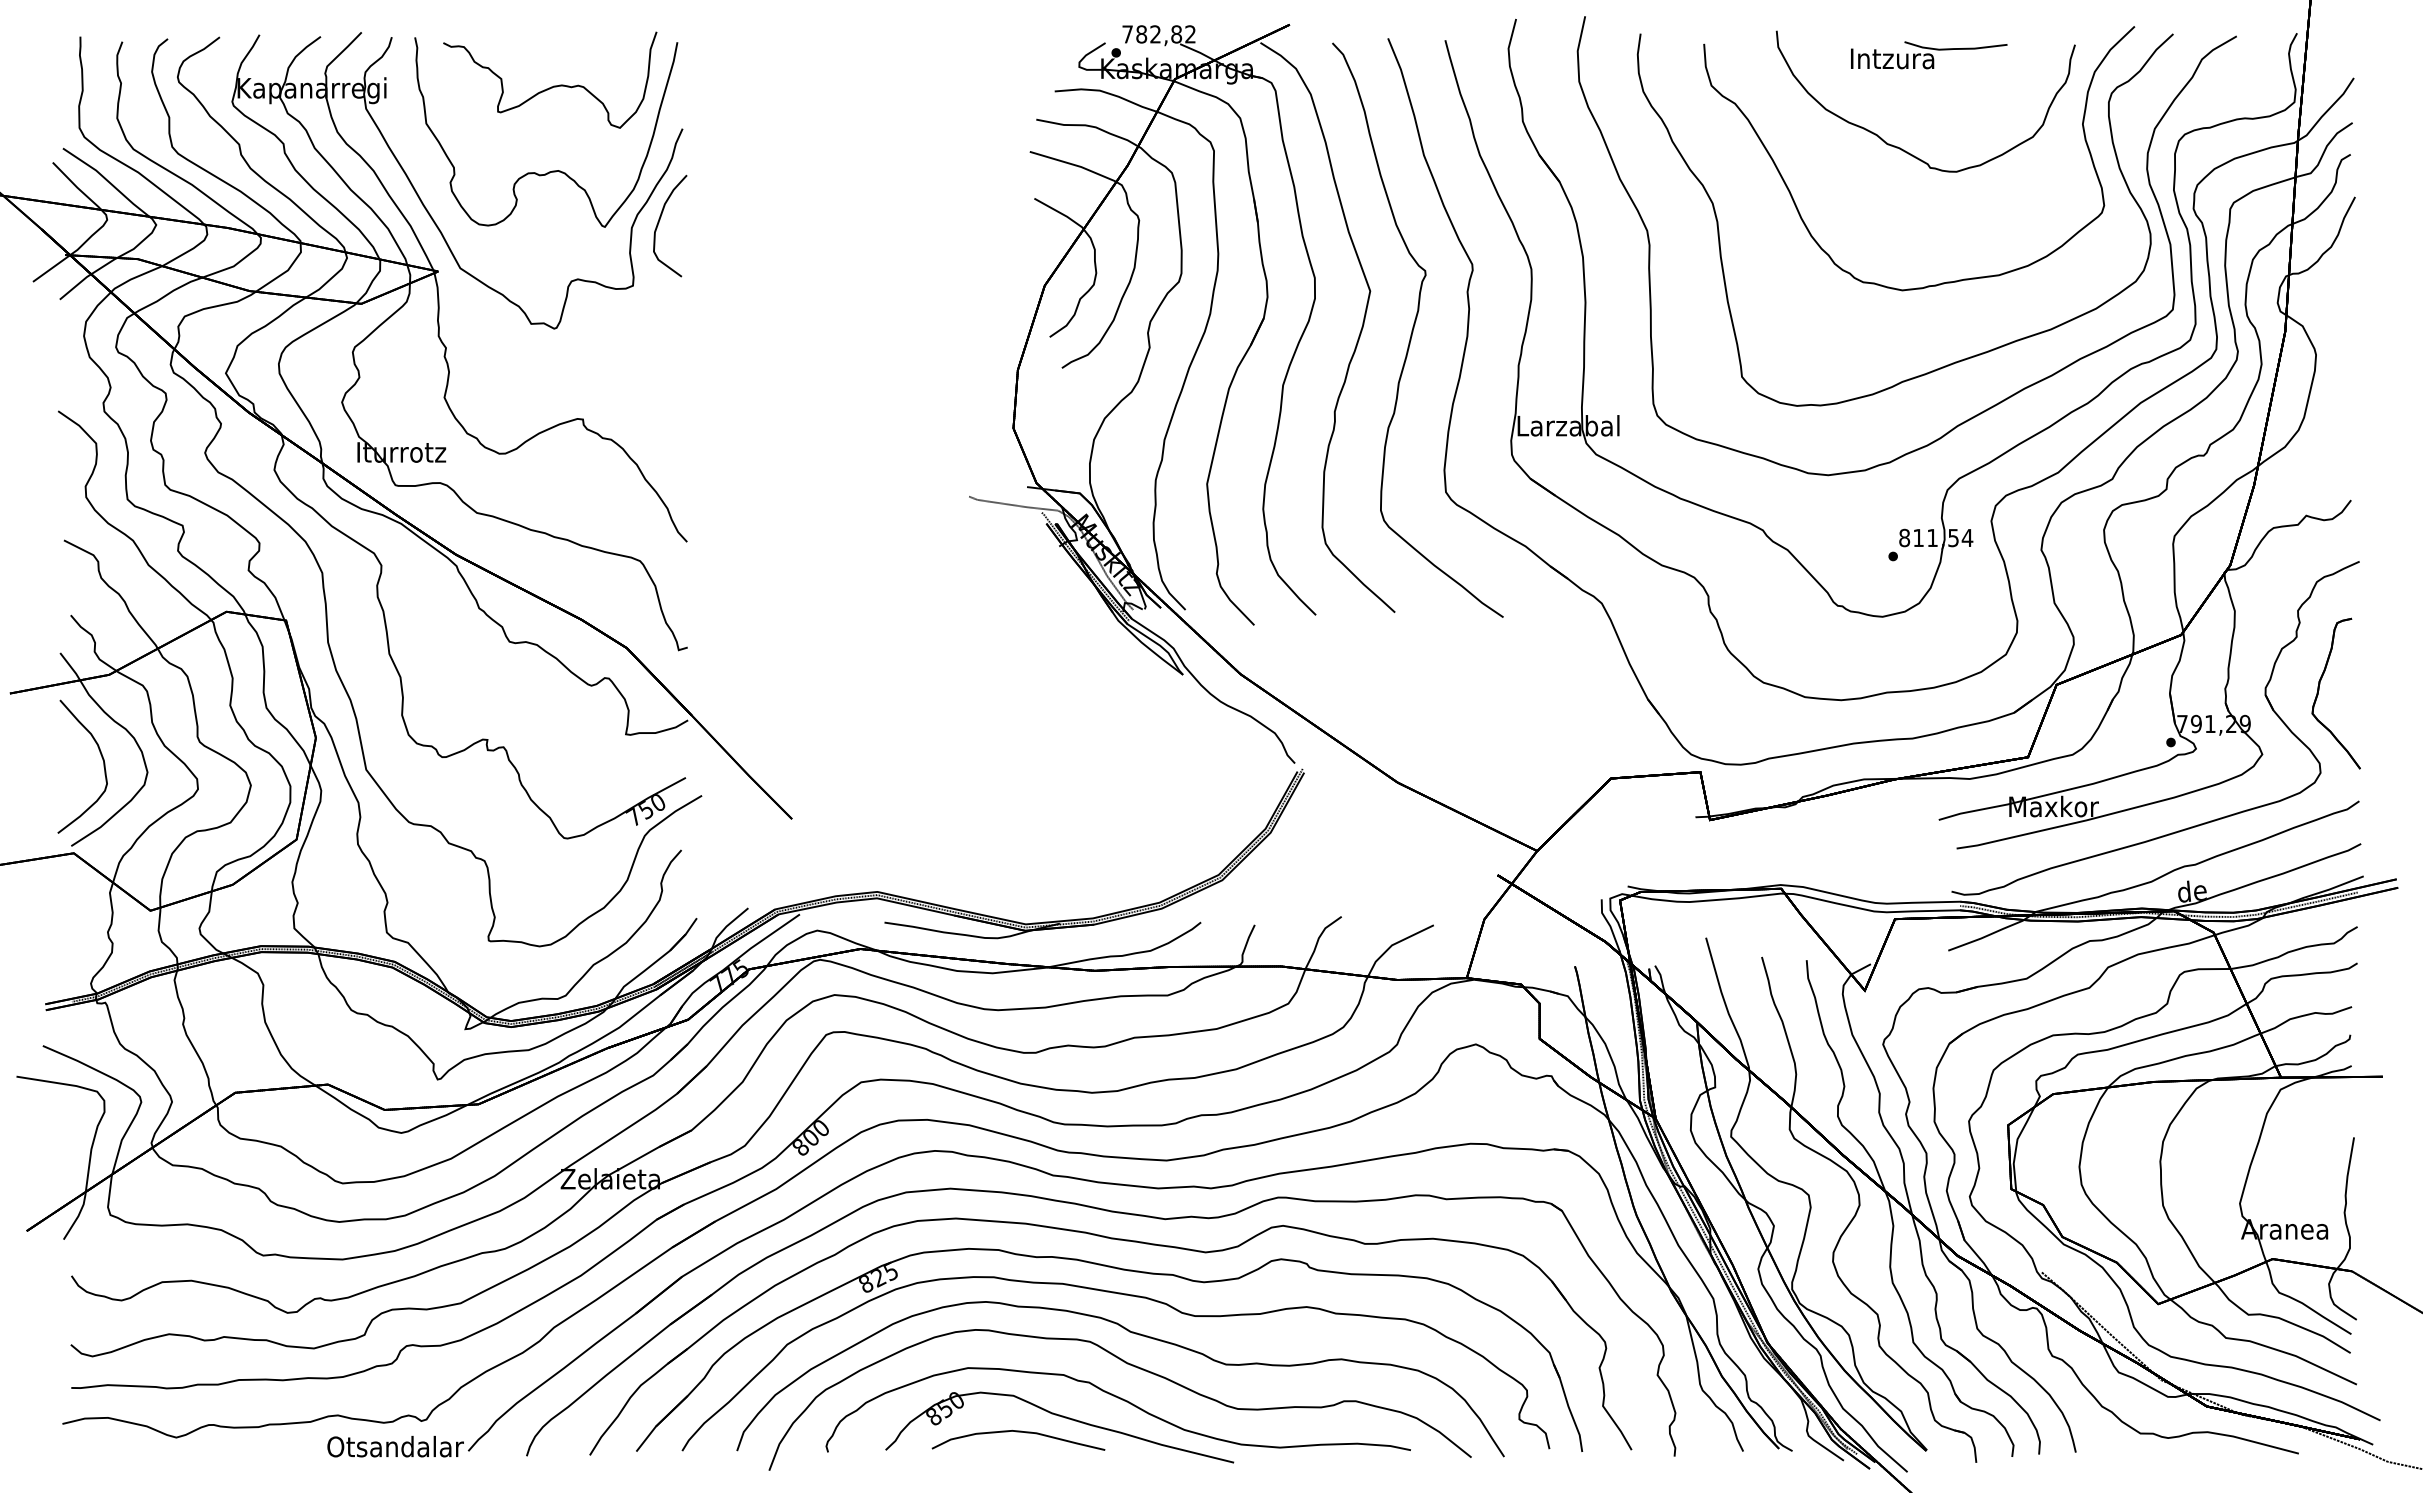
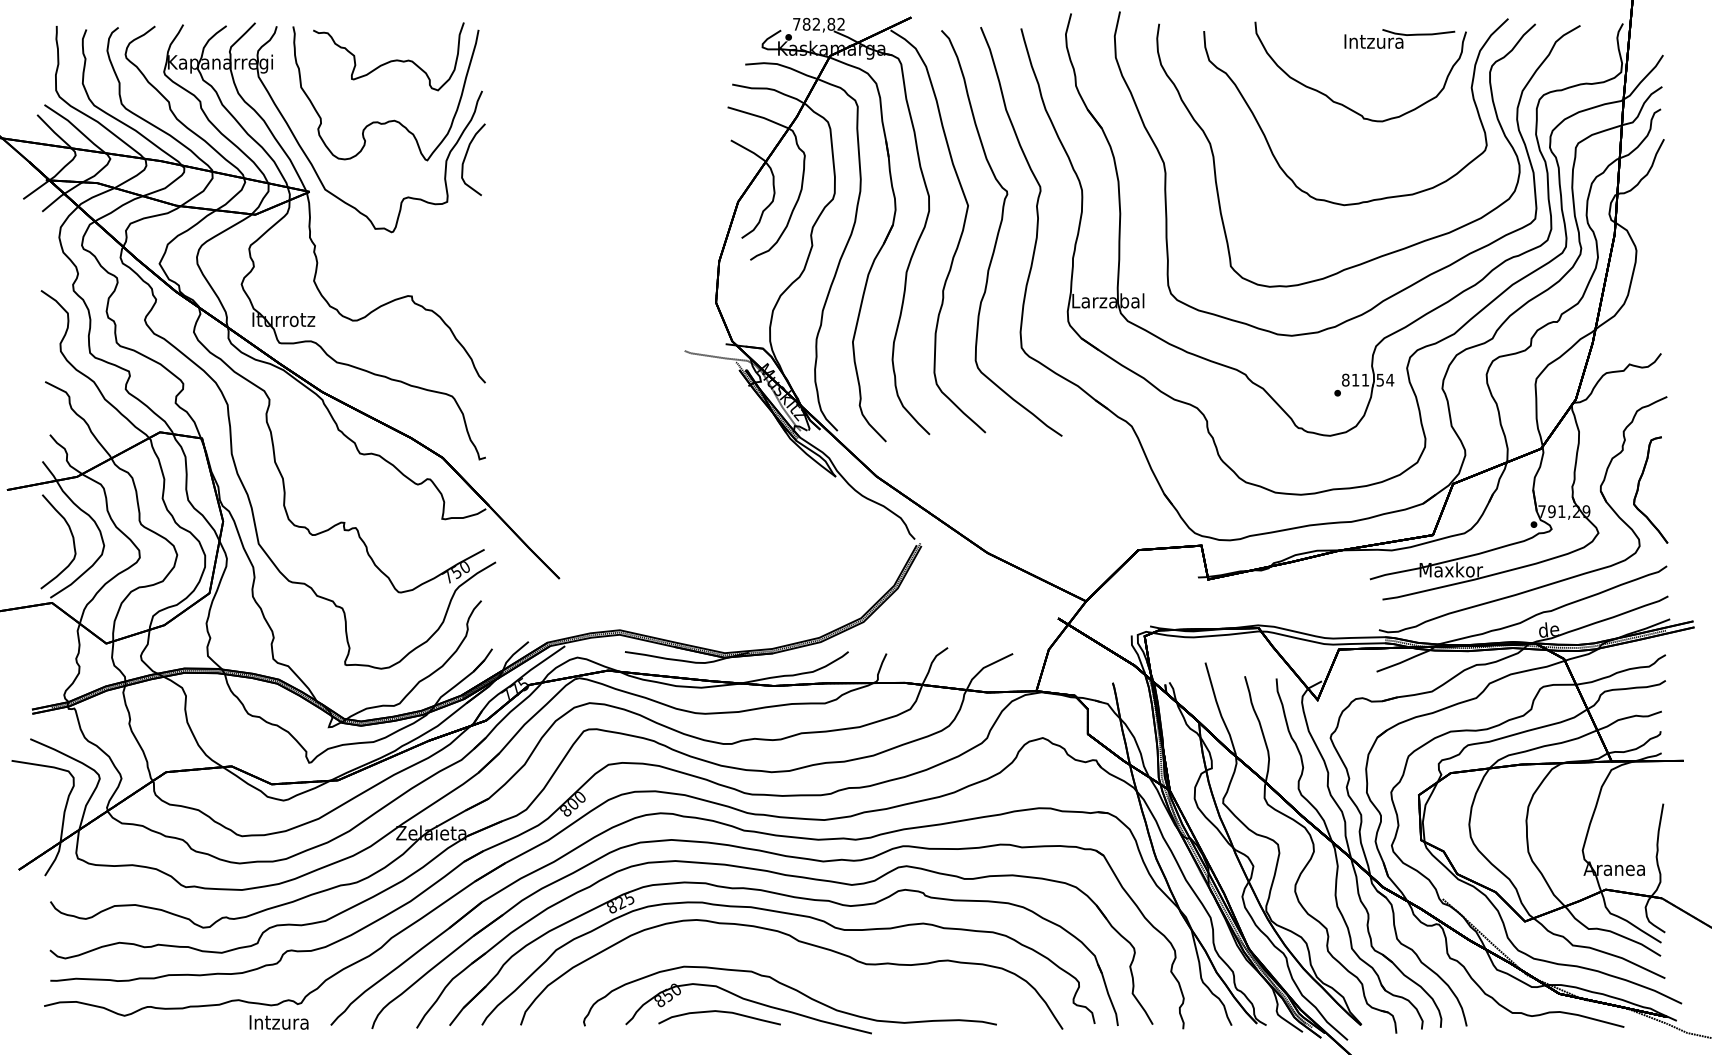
part: (1929, 55) -> (1400, 39), moved
part: (1129, 1365) -> (798, 964), removed
text: (395, 1446) -> (279, 1022), Otsandalar -> Intzura

